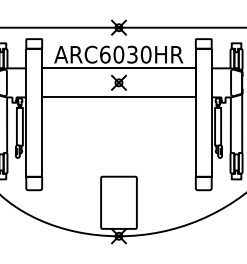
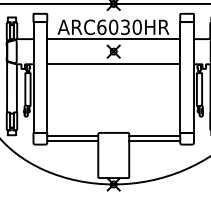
line: (71, 179) -> (72, 135), added
line: (165, 179) -> (153, 135), added
line: (71, 186) -> (72, 141), added
line: (165, 186) -> (153, 141), added

